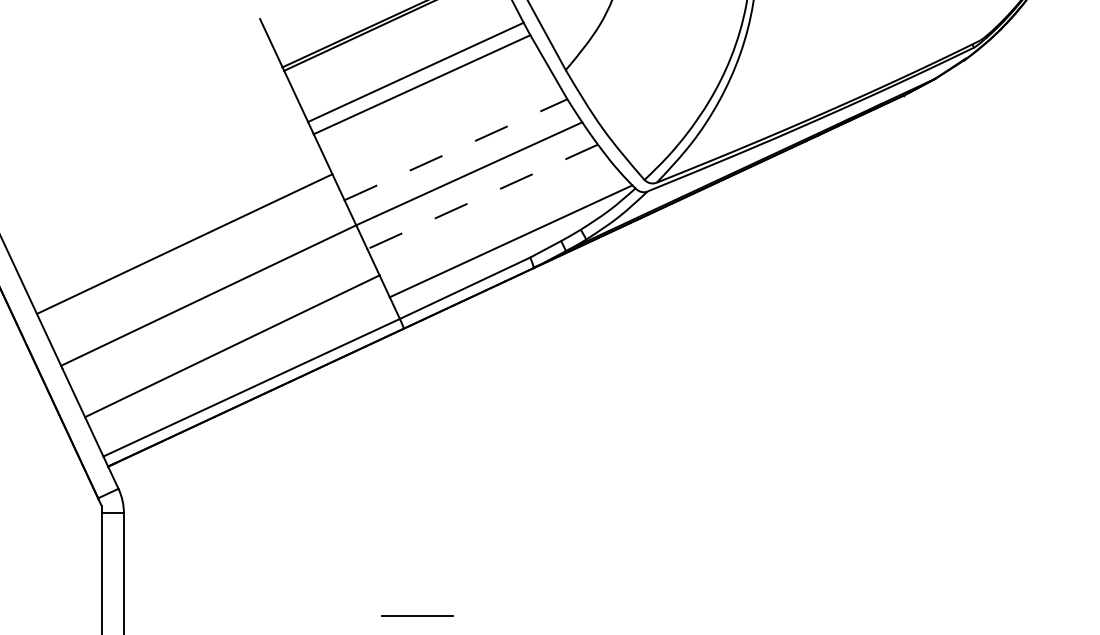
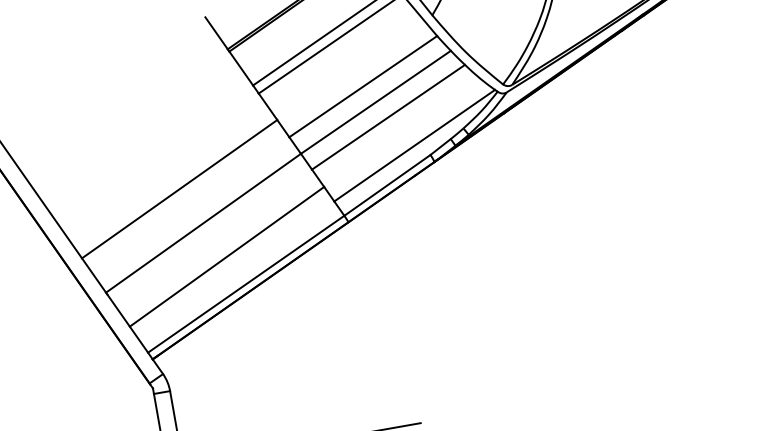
line: (456, 149) -> (363, 86), dashed -> solid
line: (482, 196) -> (388, 116), dashed -> solid

